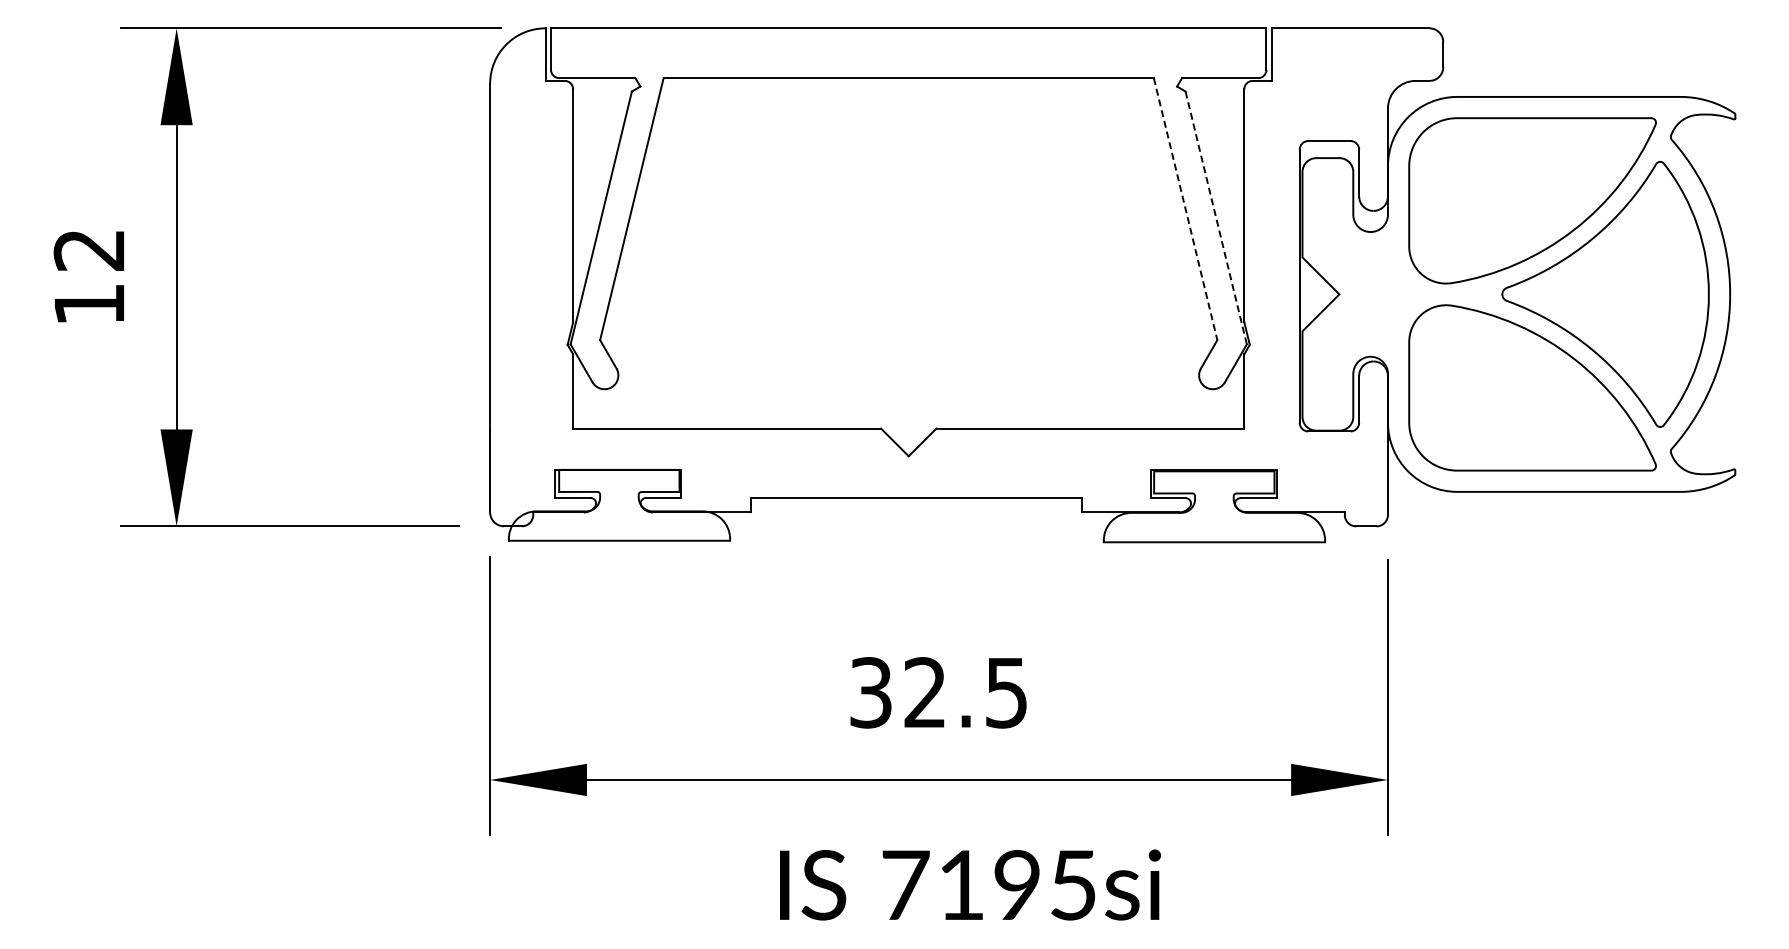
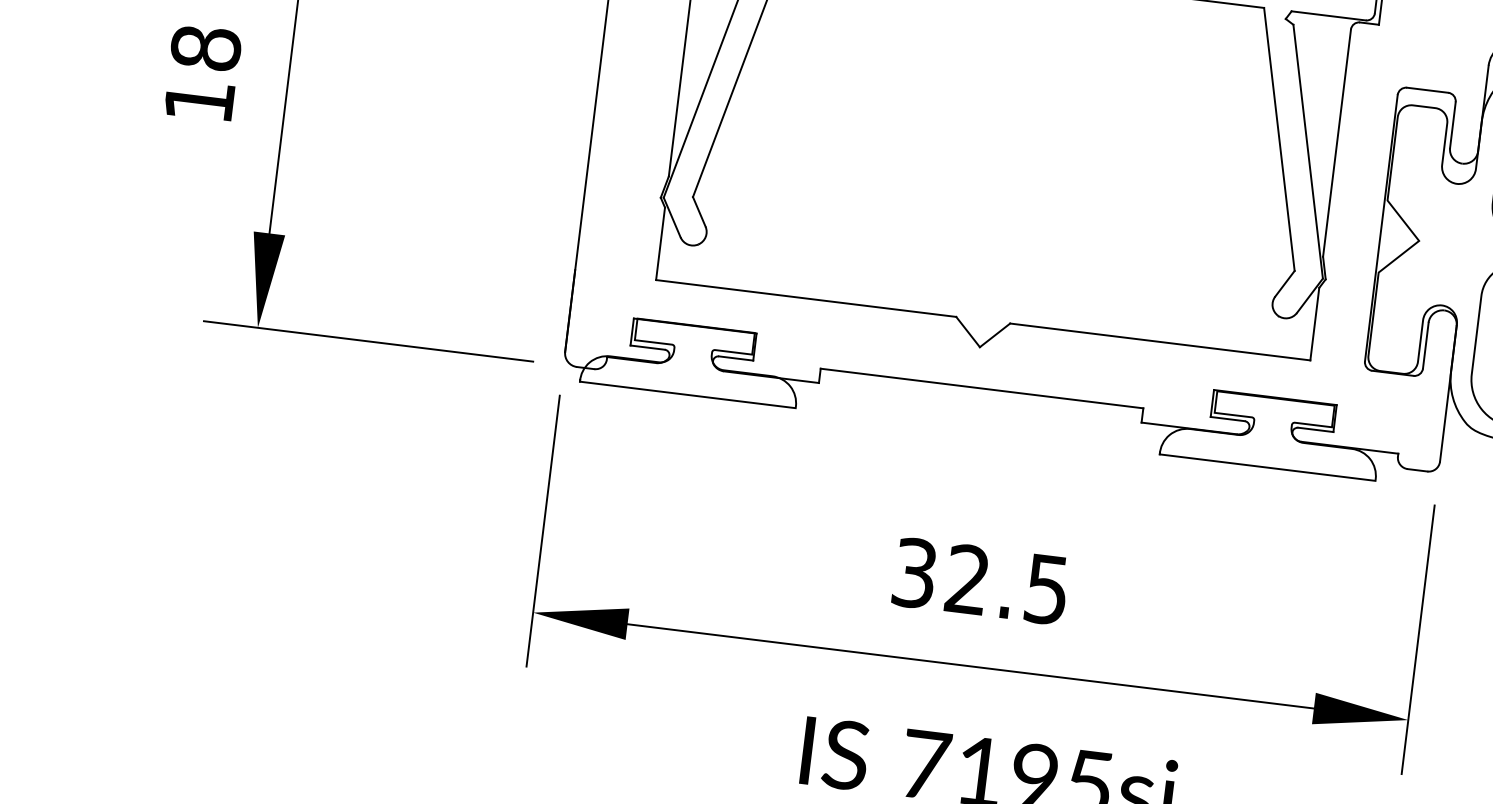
line: (1185, 209) -> (1279, 139), dashed -> solid
line: (1216, 218) -> (1308, 152), dashed -> solid
text: (89, 249) -> (206, 47), 12 -> 18

